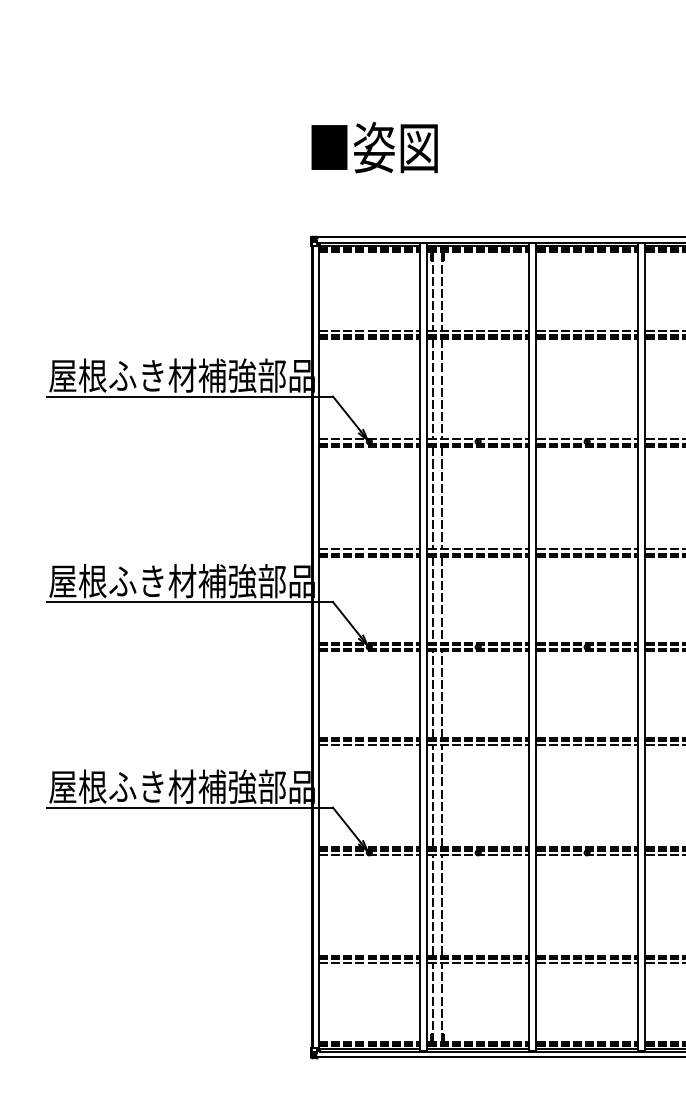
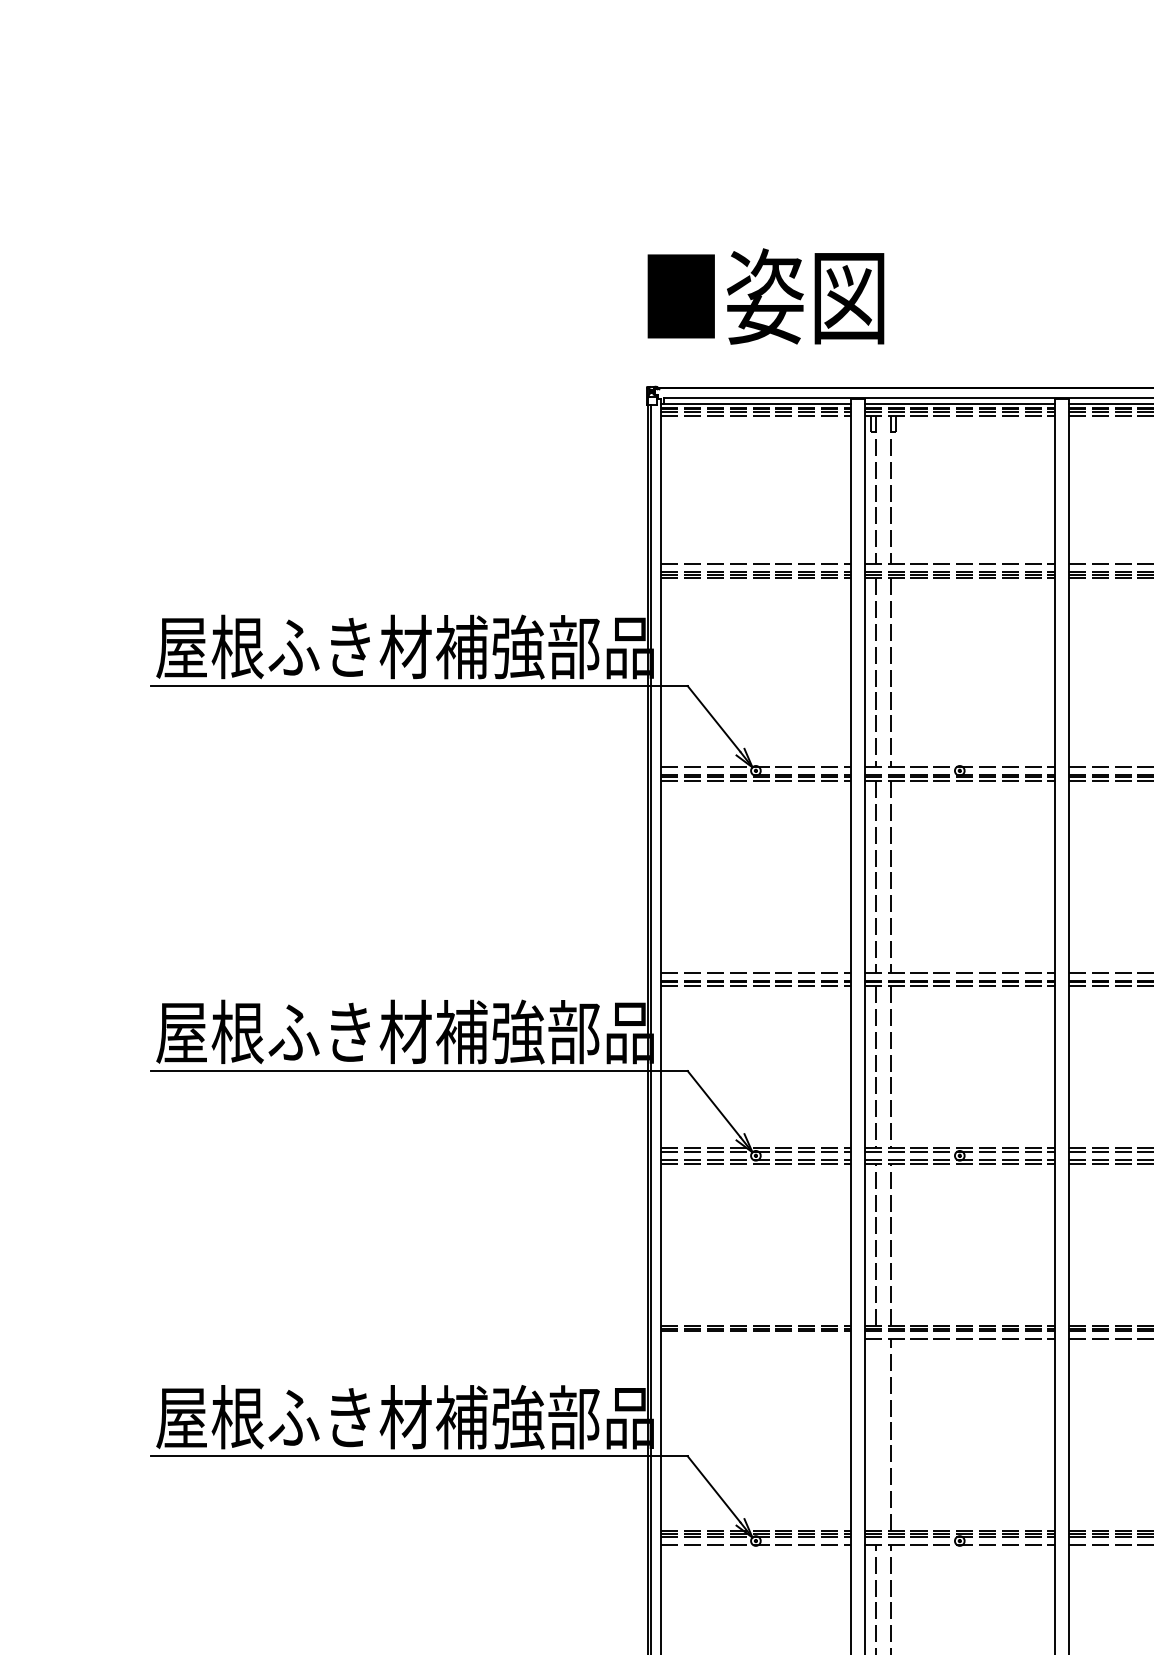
text: (374, 147) -> (765, 296), moved
line: (368, 745) -> (754, 1339), removed
line: (433, 796) -> (876, 1435), removed

